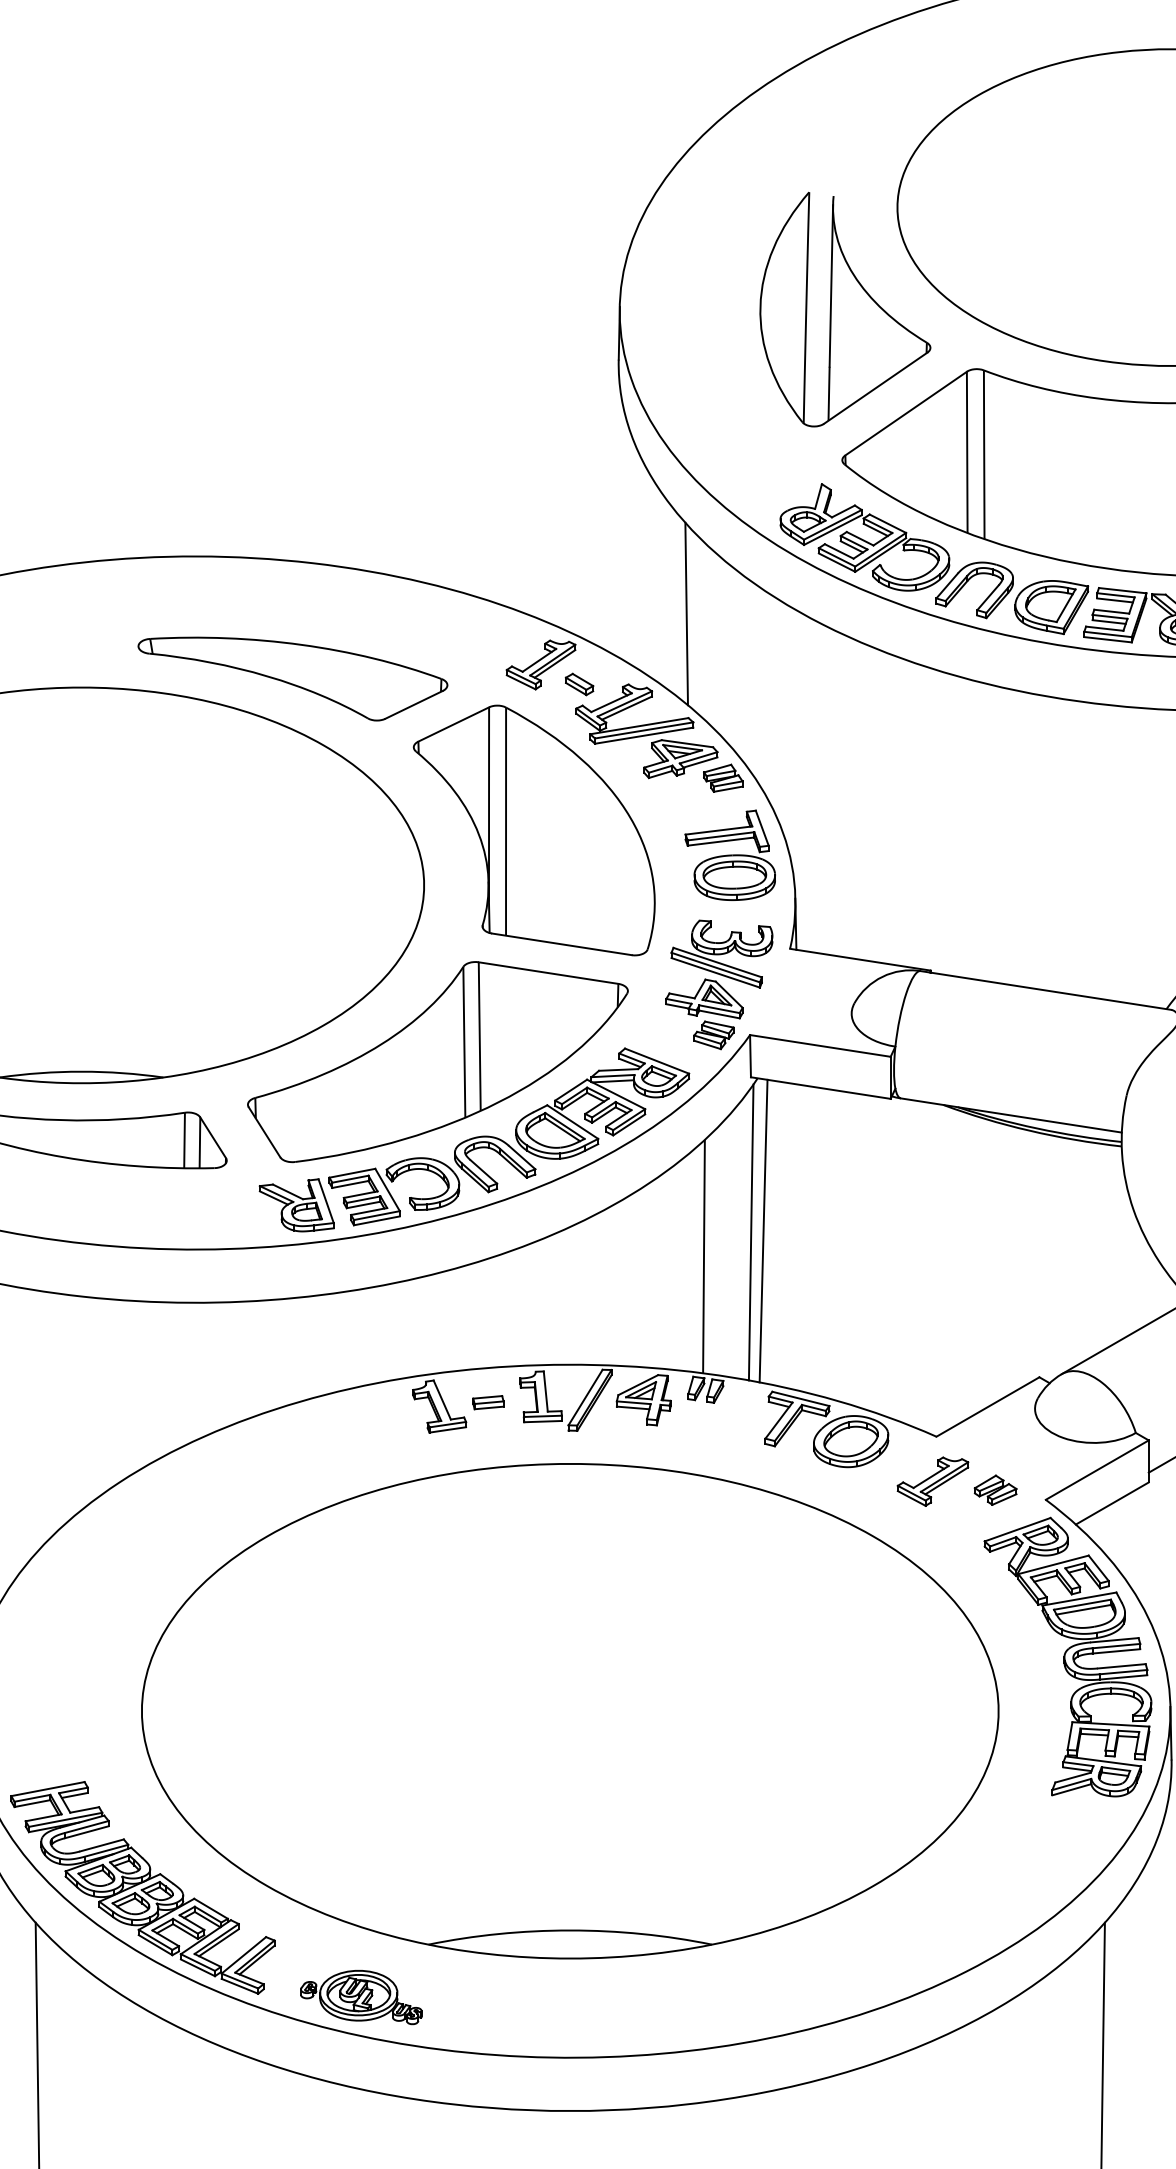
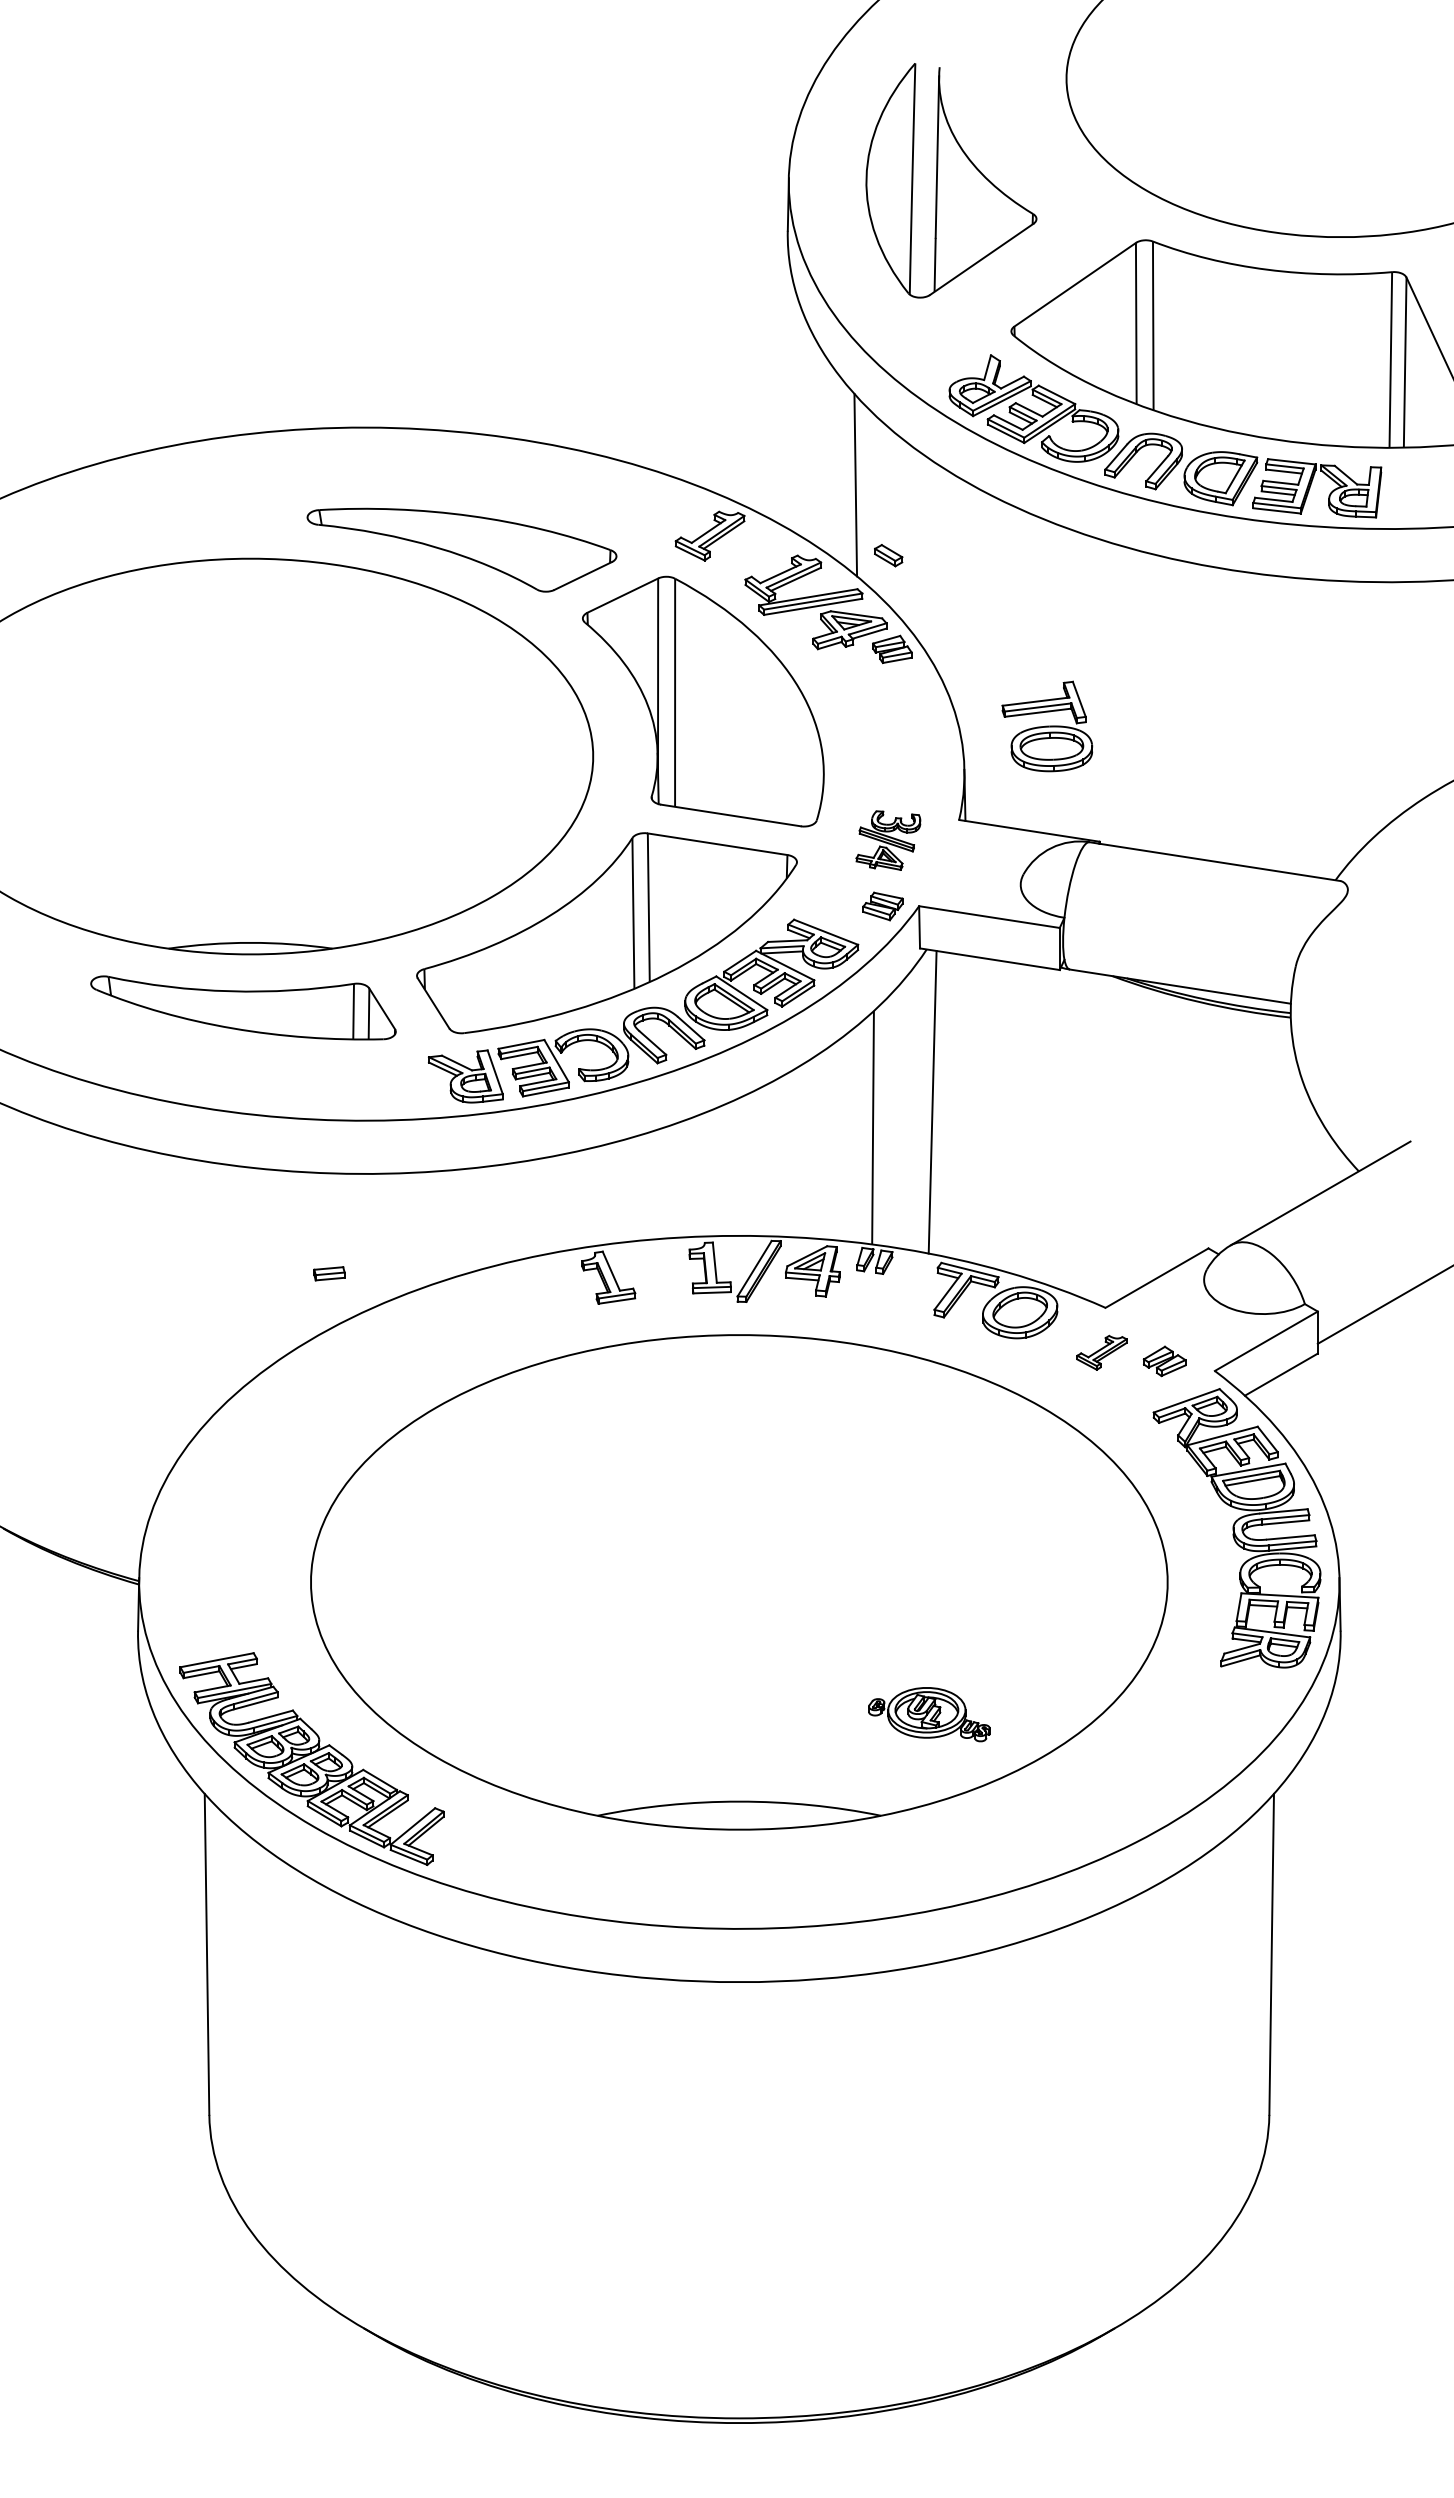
part: (845, 309) -> (951, 180), moved
part: (579, 684) -> (888, 555), moved
part: (730, 855) -> (1047, 726), moved
part: (719, 969) -> (888, 840), size x0.6
line: (751, 1232) -> (920, 1103), removed
part: (488, 1402) -> (329, 1273), moved
part: (932, 1481) -> (1101, 1352), size x0.7
part: (361, 1997) -> (929, 1714), moved

